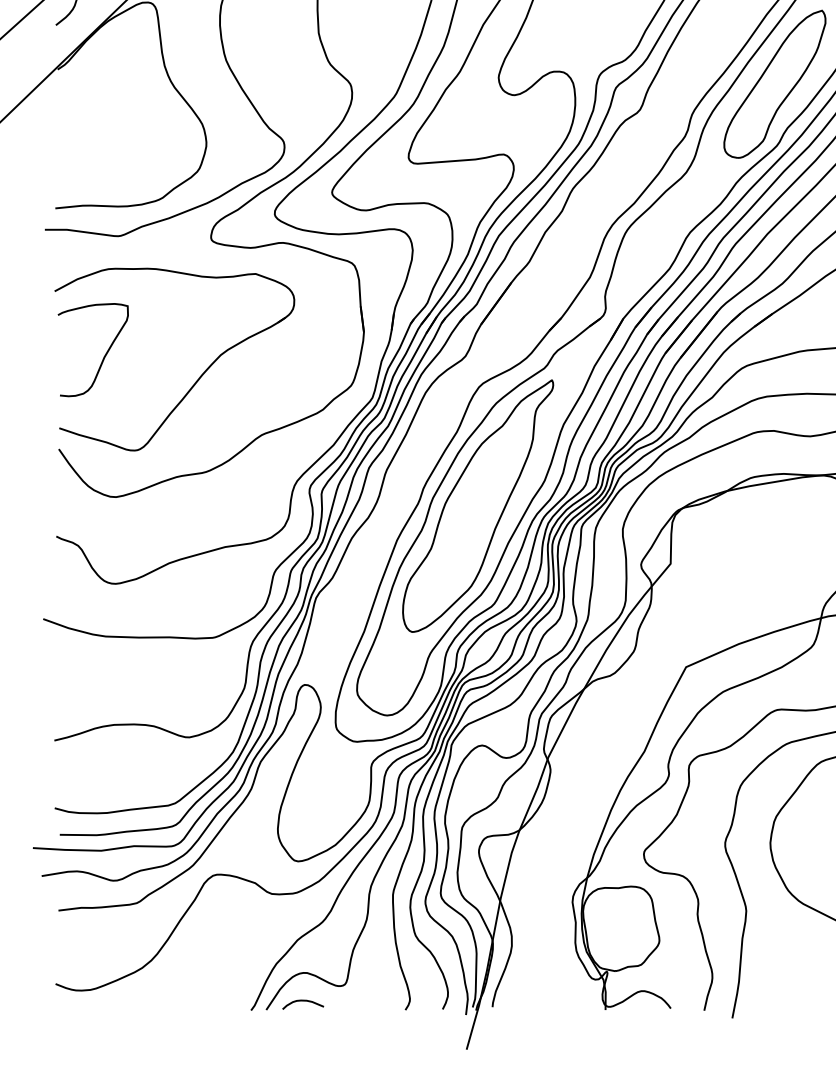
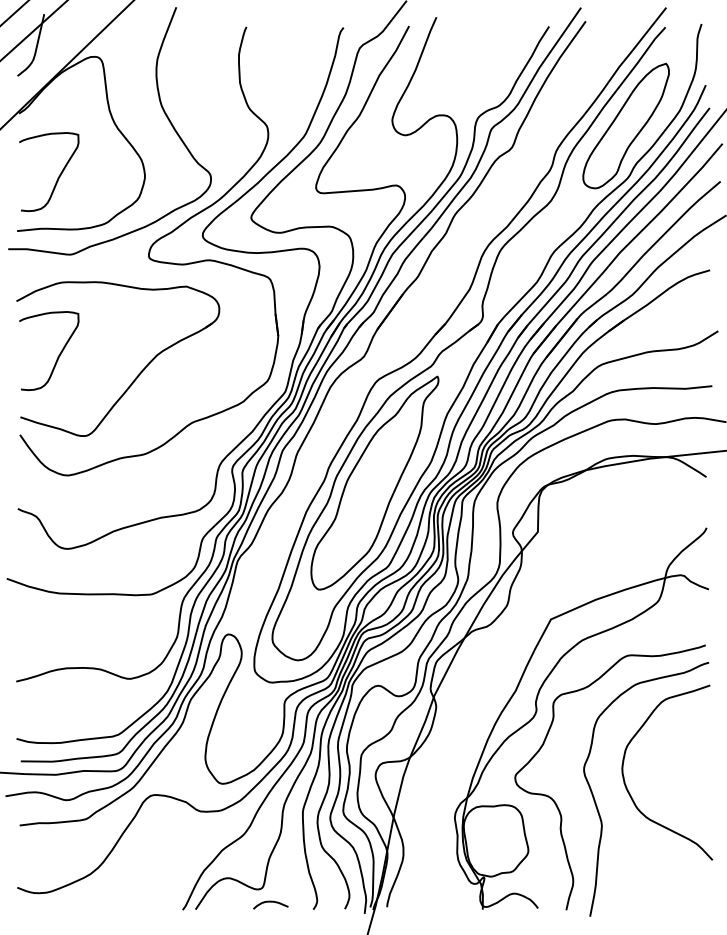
curve: (104, 143) -> (58, 176), added
curve: (302, 1001) -> (270, 902), moved

